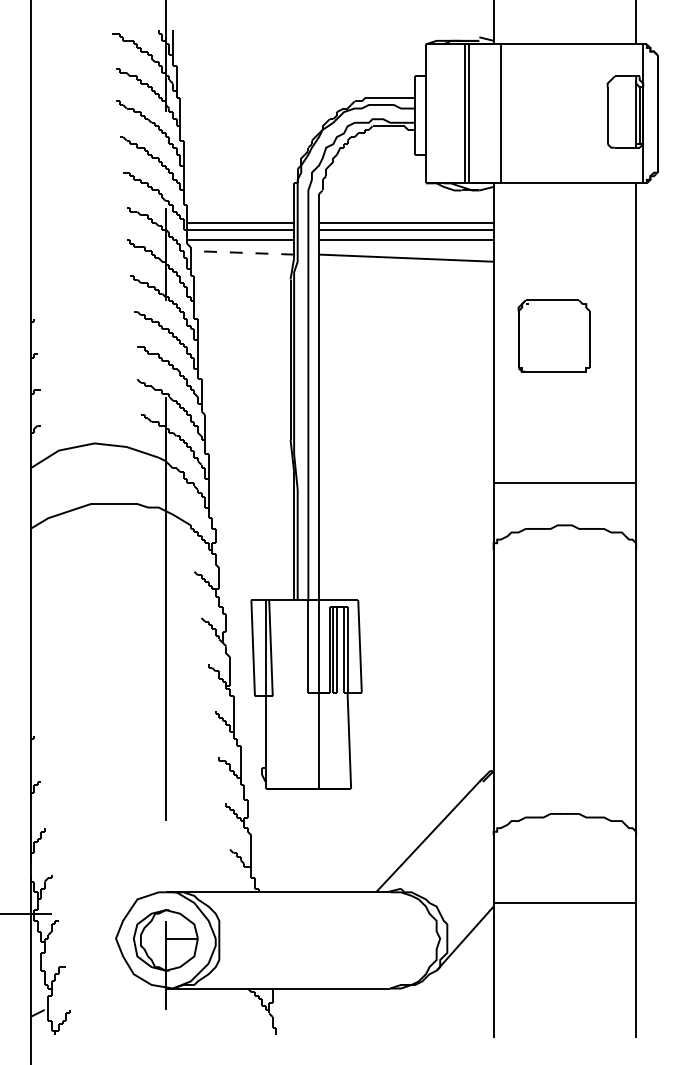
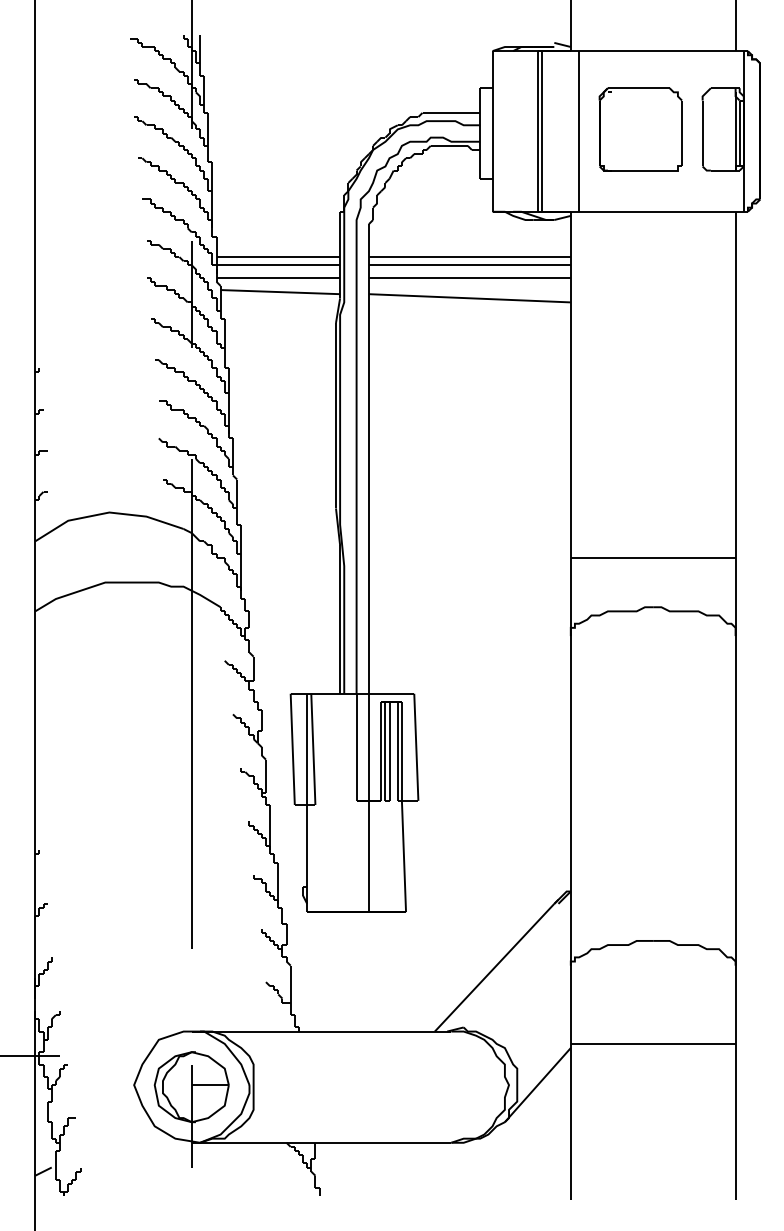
line: (242, 252) -> (280, 291), dashed -> solid
part: (553, 335) -> (640, 128), moved

